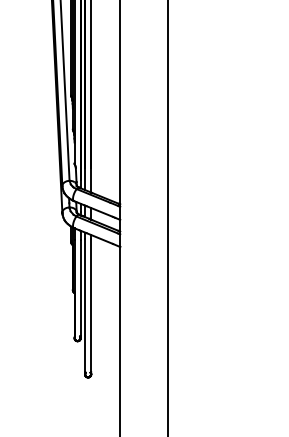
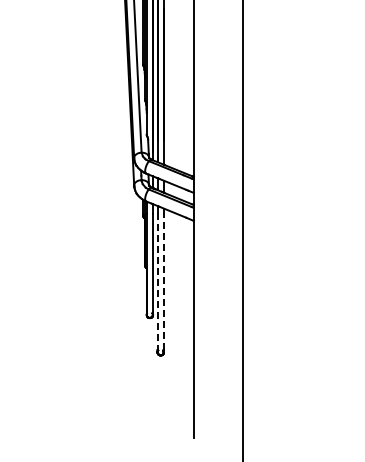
line: (90, 305) -> (163, 281), solid -> dashed
line: (84, 306) -> (157, 282), solid -> dashed

